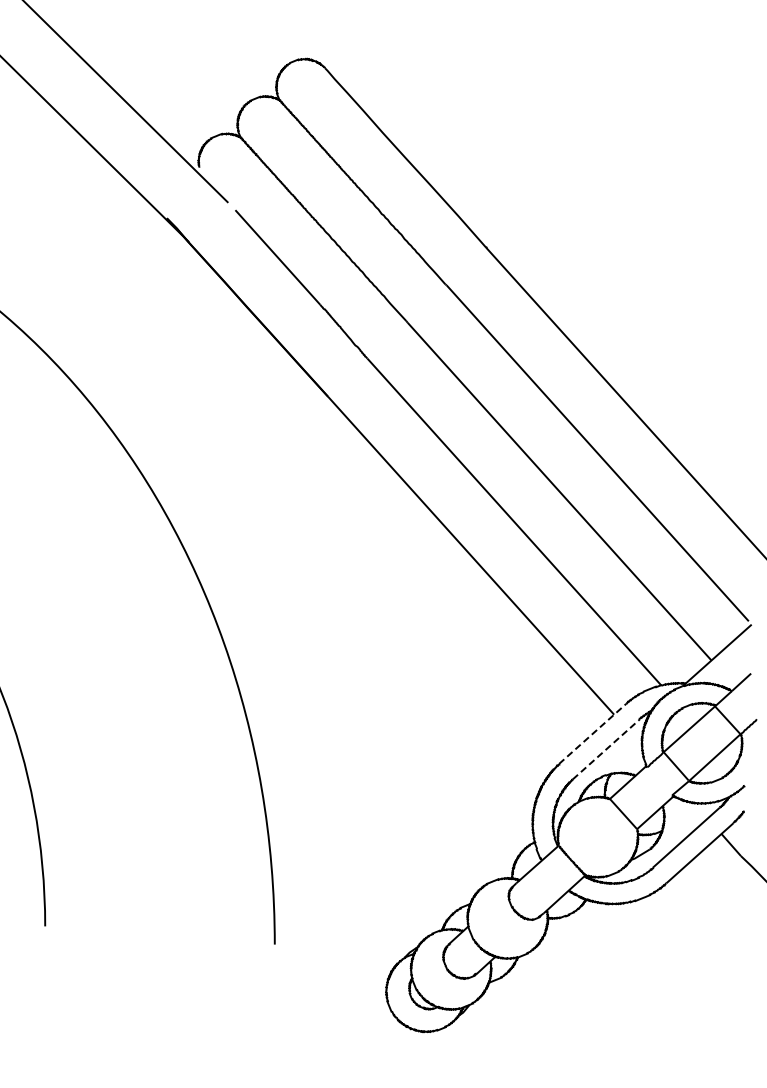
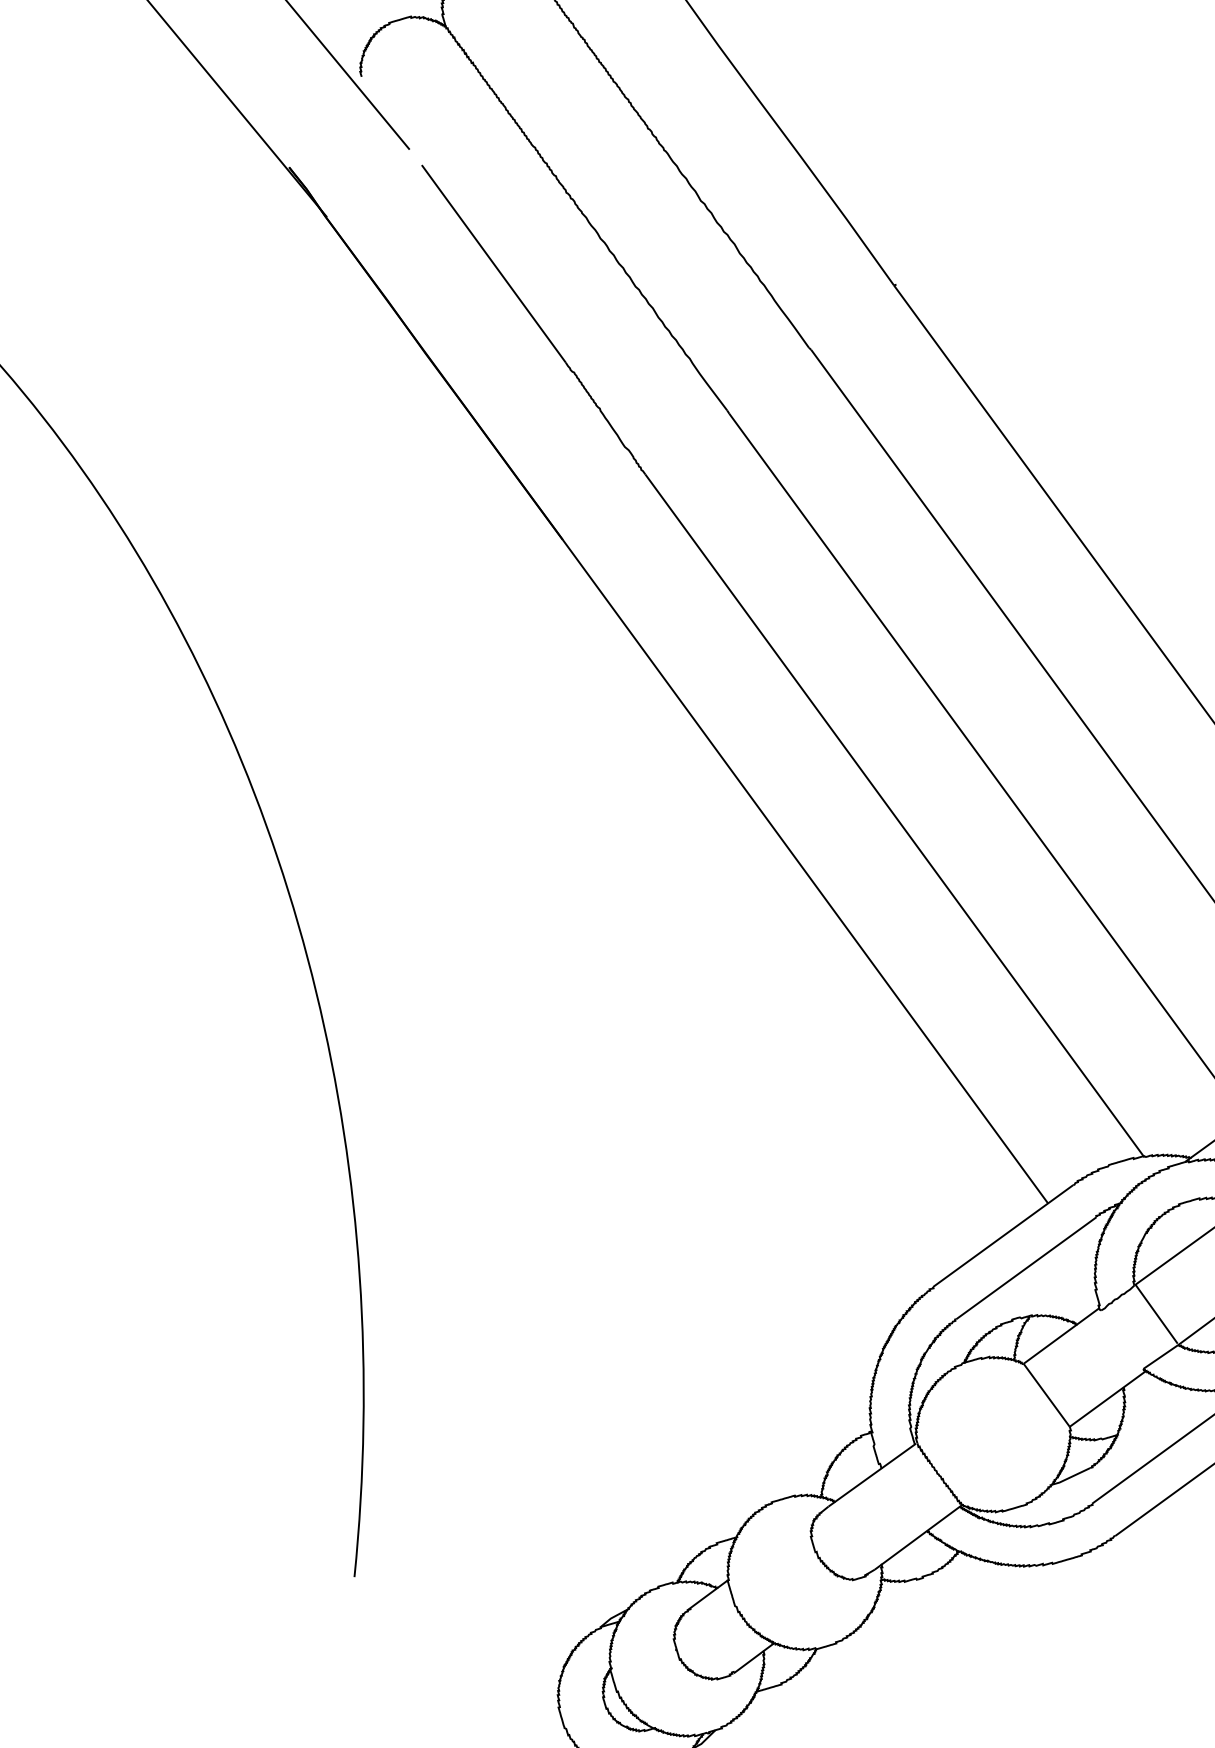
line: (593, 733) -> (1004, 1235), dashed -> solid
line: (606, 749) -> (1026, 1268), dashed -> solid

